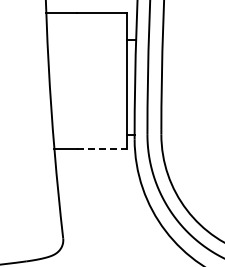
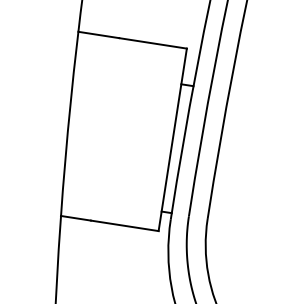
line: (102, 149) -> (125, 226), dashed -> solid

